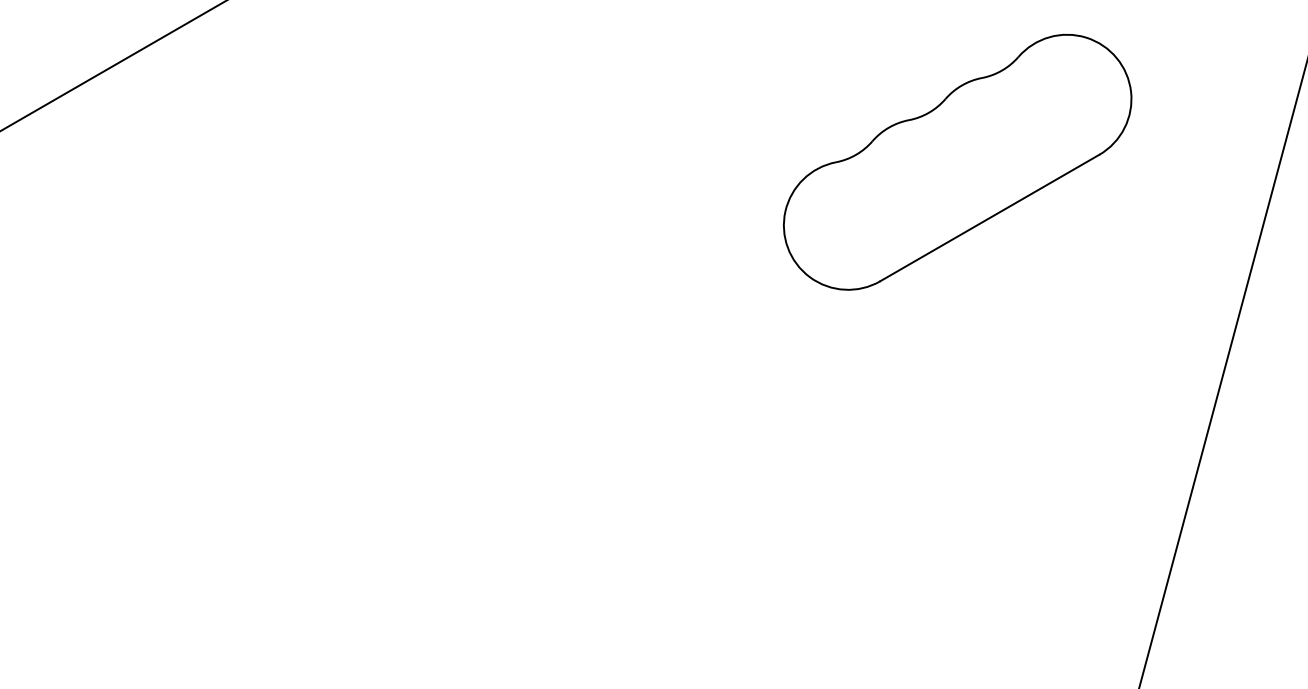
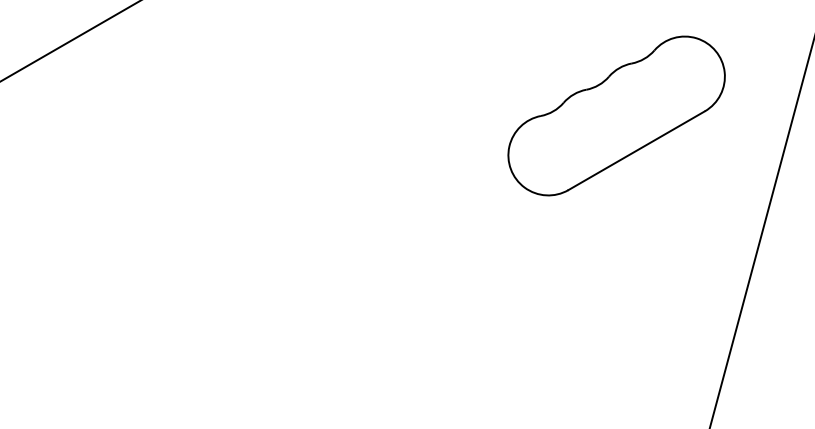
part: (957, 161) -> (616, 115), moved

